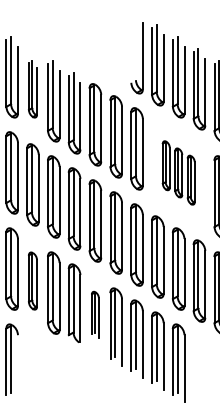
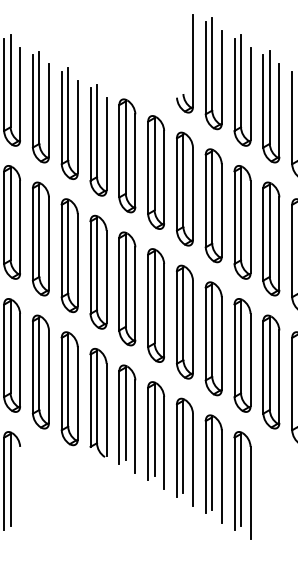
part: (32, 89) -> (40, 106), size x1.43
part: (178, 172) -> (242, 221), size x1.67
part: (32, 280) -> (40, 371), size x1.43
part: (95, 314) -> (127, 418), size x1.67

